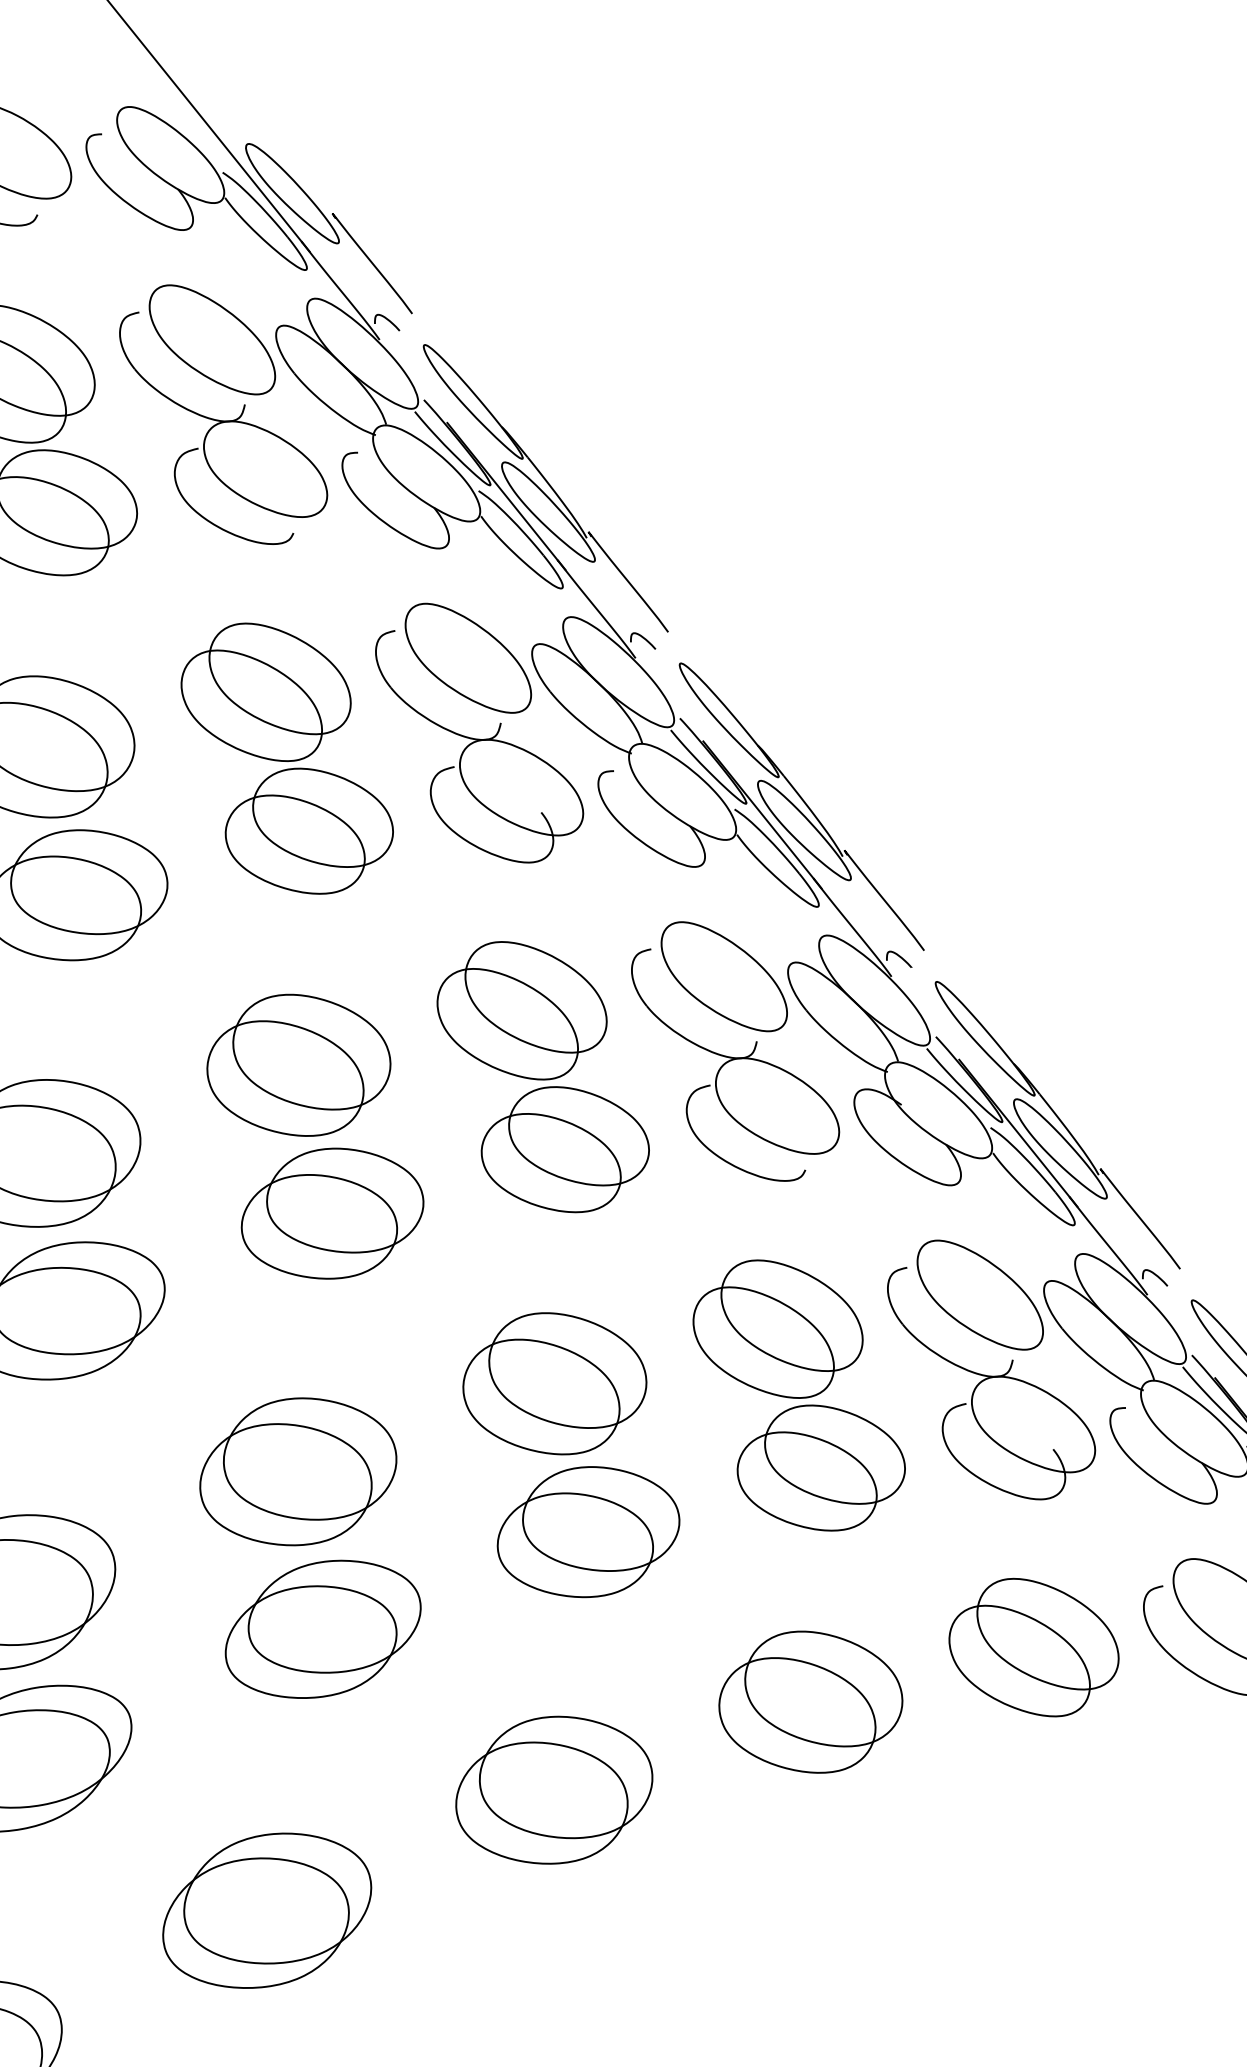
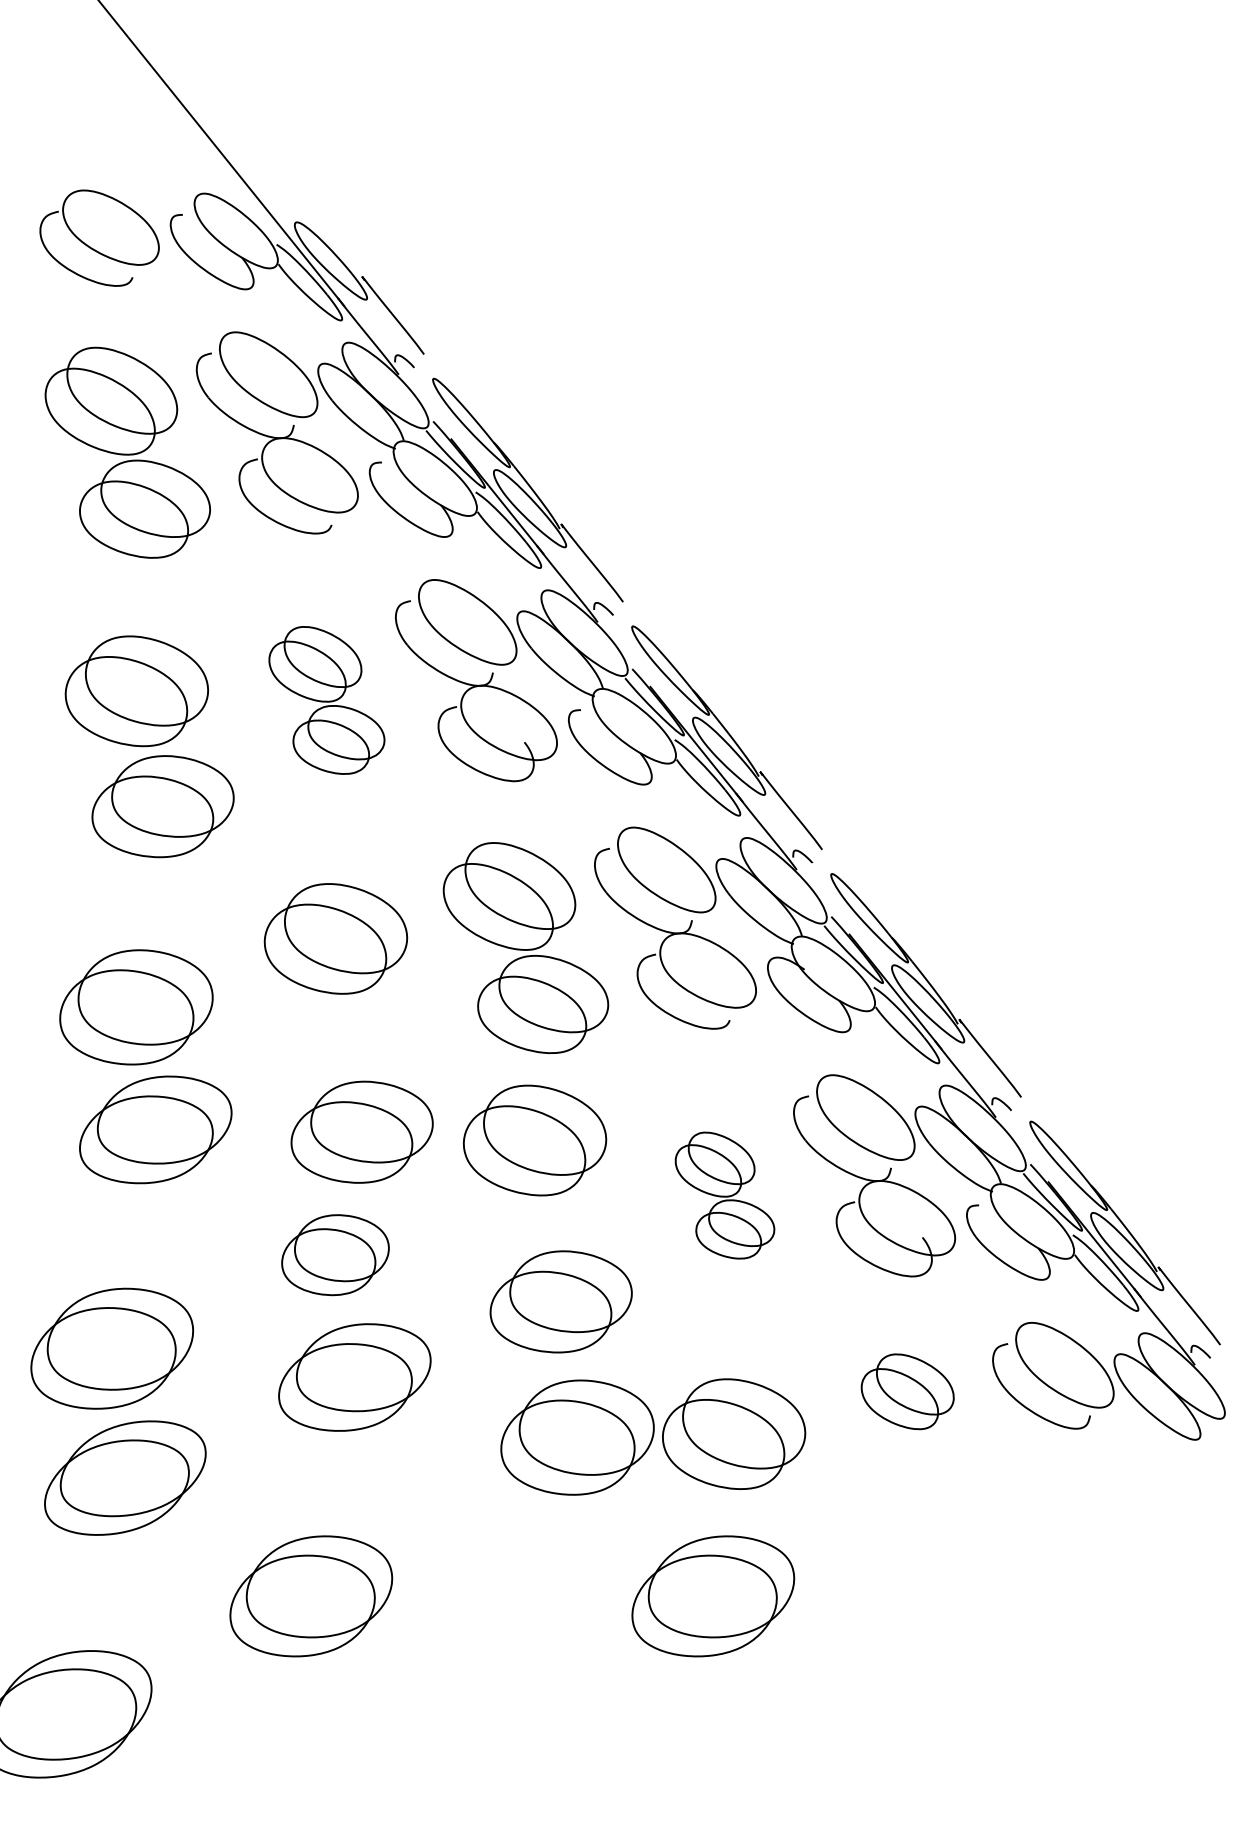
part: (286, 758) -> (326, 700), size x0.7
part: (331, 1212) -> (361, 1131), moved
part: (555, 1383) -> (535, 1140), moved
part: (798, 1395) -> (724, 1195), size x0.6
part: (298, 1472) -> (335, 1255), size x0.7
part: (1033, 1647) -> (907, 1391), size x0.7
part: (554, 1790) -> (577, 1437), moved
part: (784, 1910) -> (713, 1596), added

